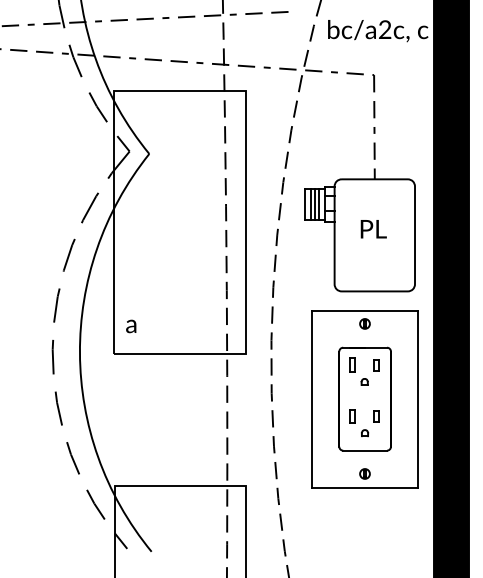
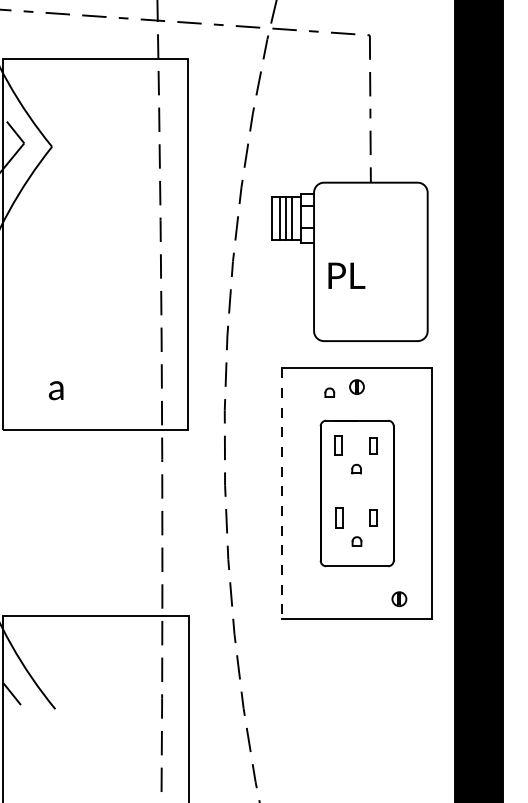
text: (373, 229) -> (346, 276), moved
text: (131, 326) -> (56, 390), moved
part: (345, 327) -> (329, 392), added
line: (312, 399) -> (282, 493), solid -> dashed
part: (364, 473) -> (398, 598), moved

